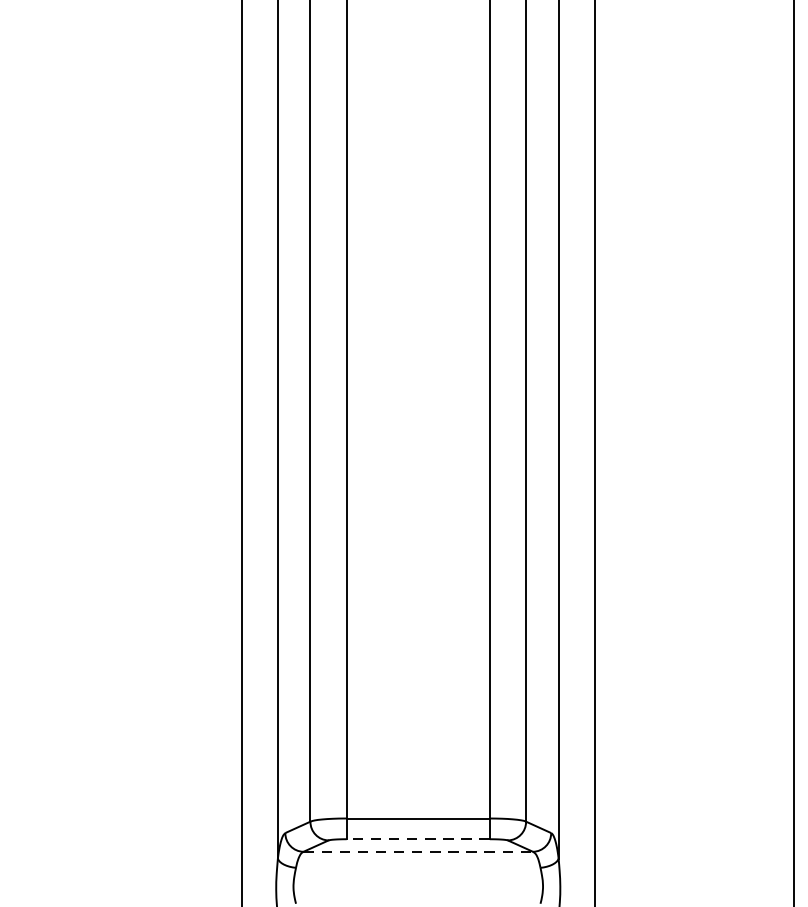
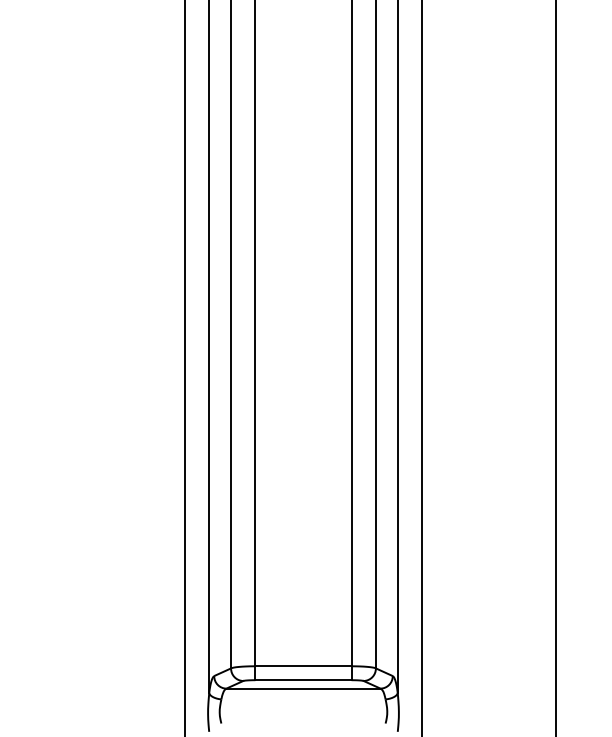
line: (418, 839) -> (303, 680), dashed -> solid
line: (418, 851) -> (303, 688), dashed -> solid

